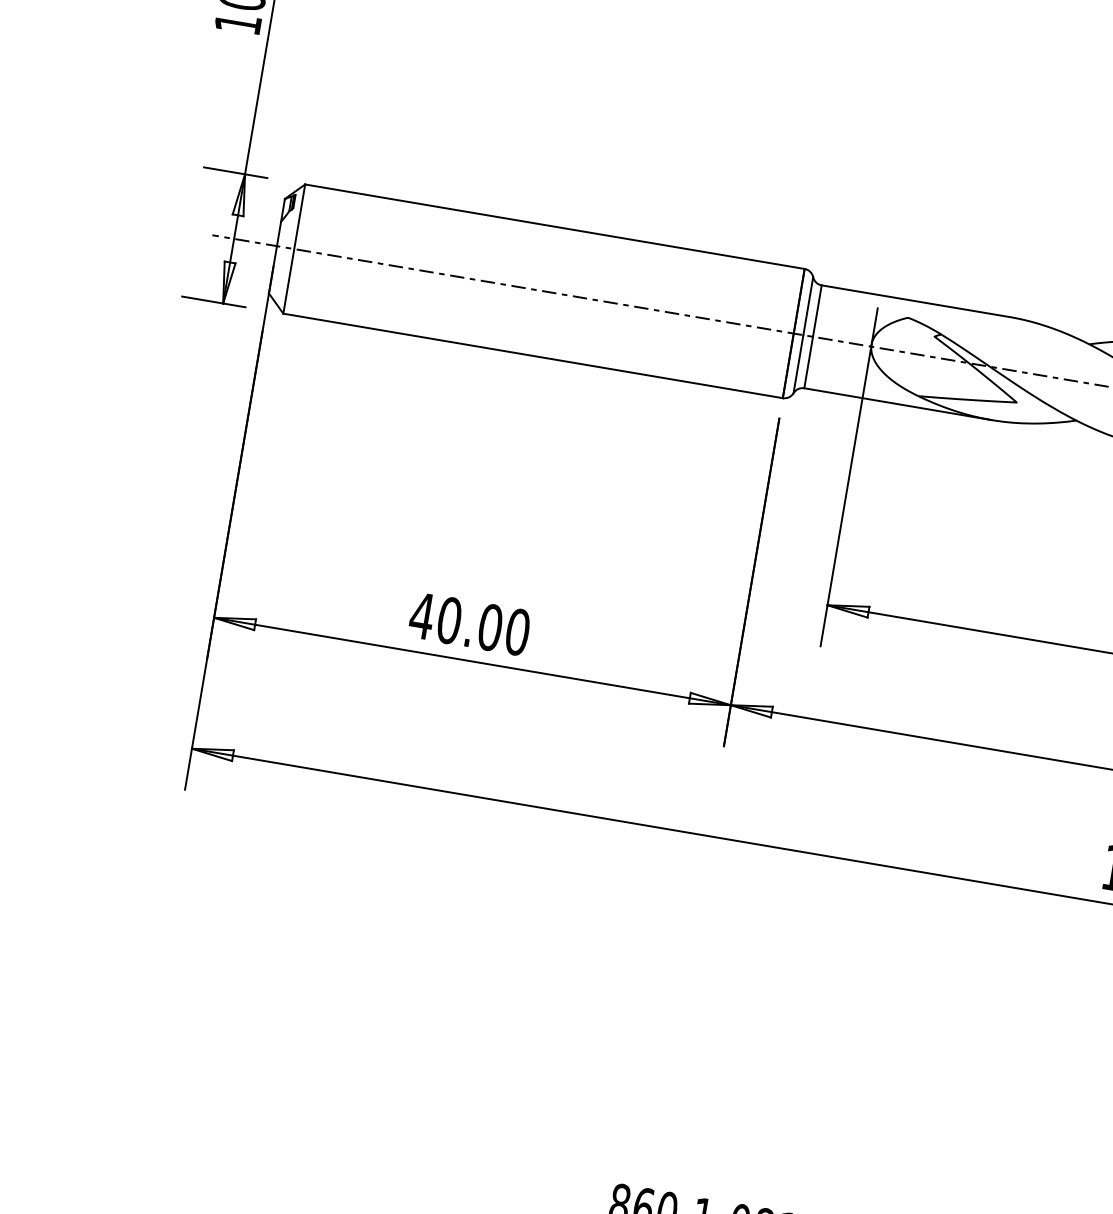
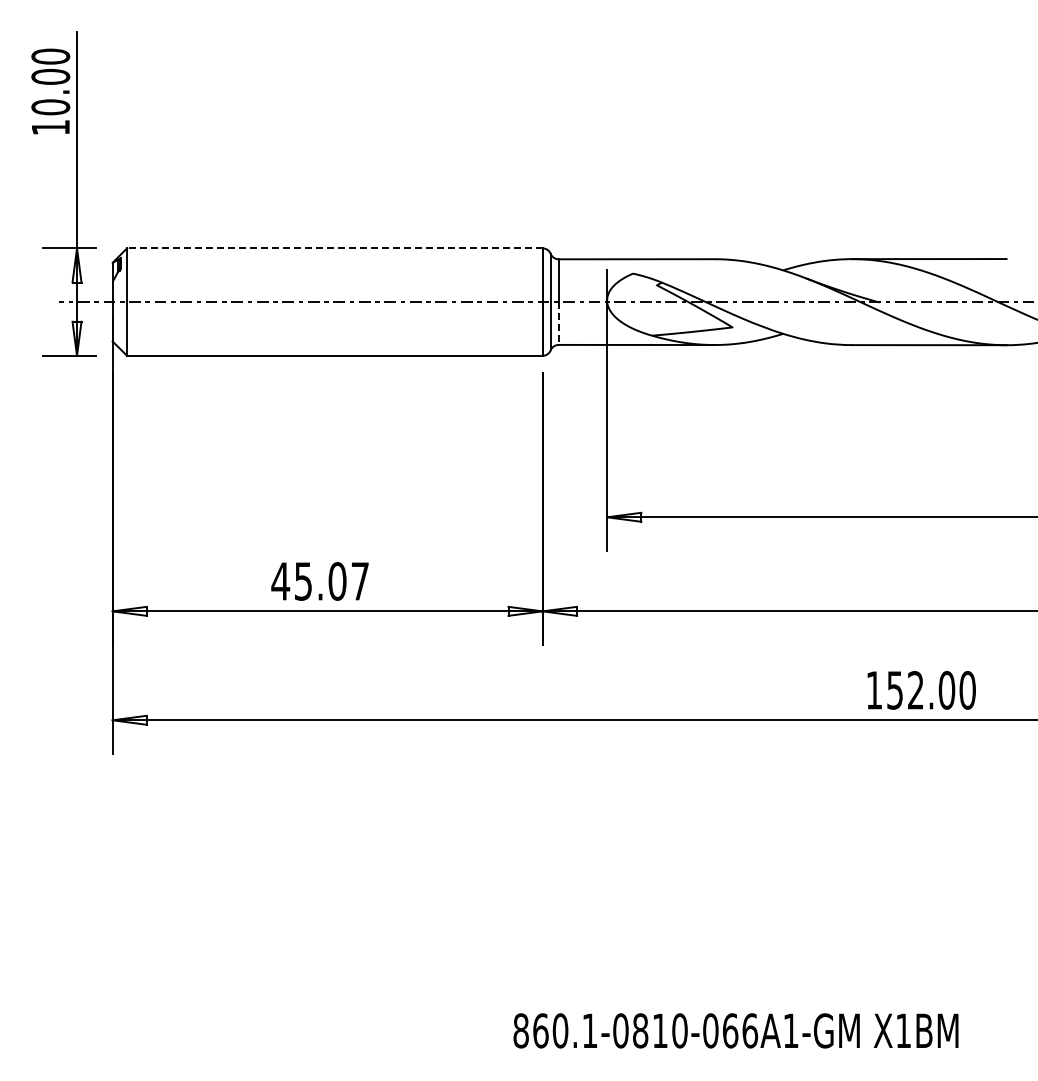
line: (554, 226) -> (334, 248), solid -> dashed
line: (808, 363) -> (558, 324), solid -> dashed
text: (483, 626) -> (331, 581), 40.00 -> 45.07

